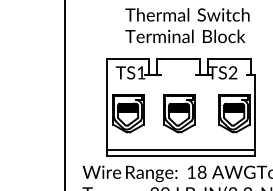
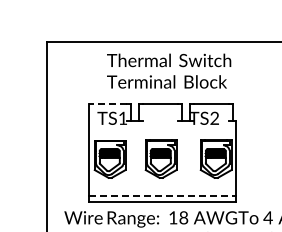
line: (125, 58) -> (107, 104), solid -> dashed
line: (180, 149) -> (162, 195), solid -> dashed

